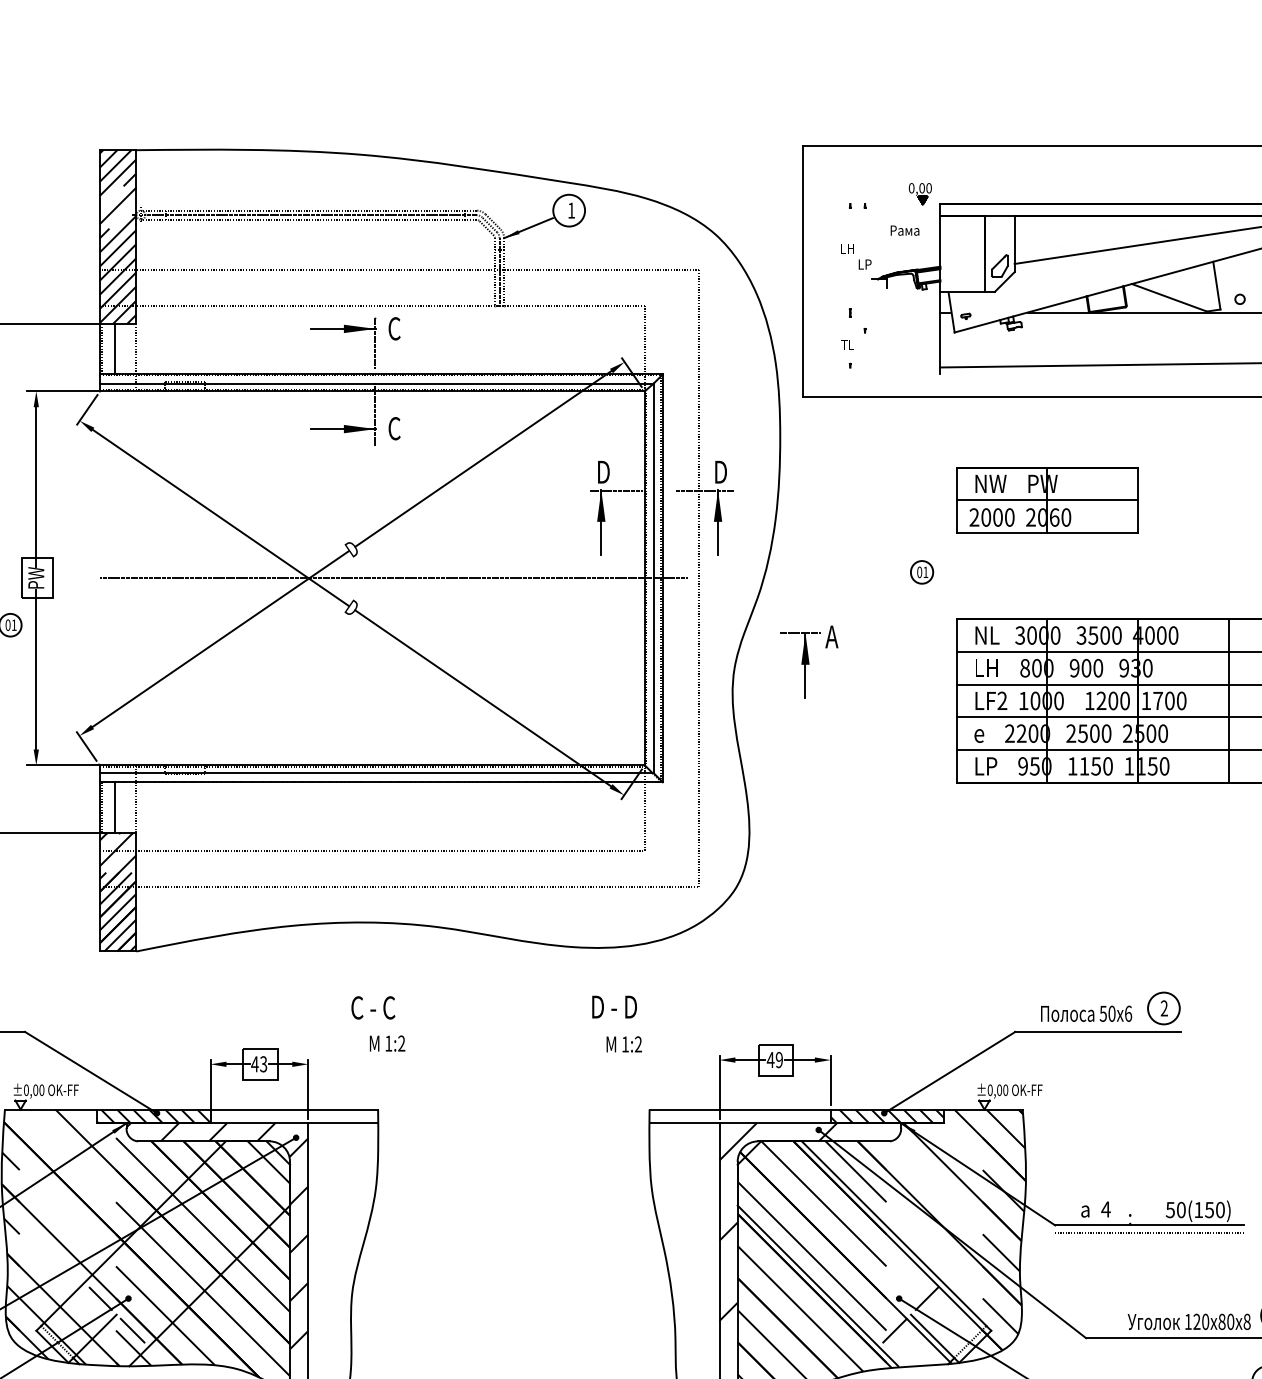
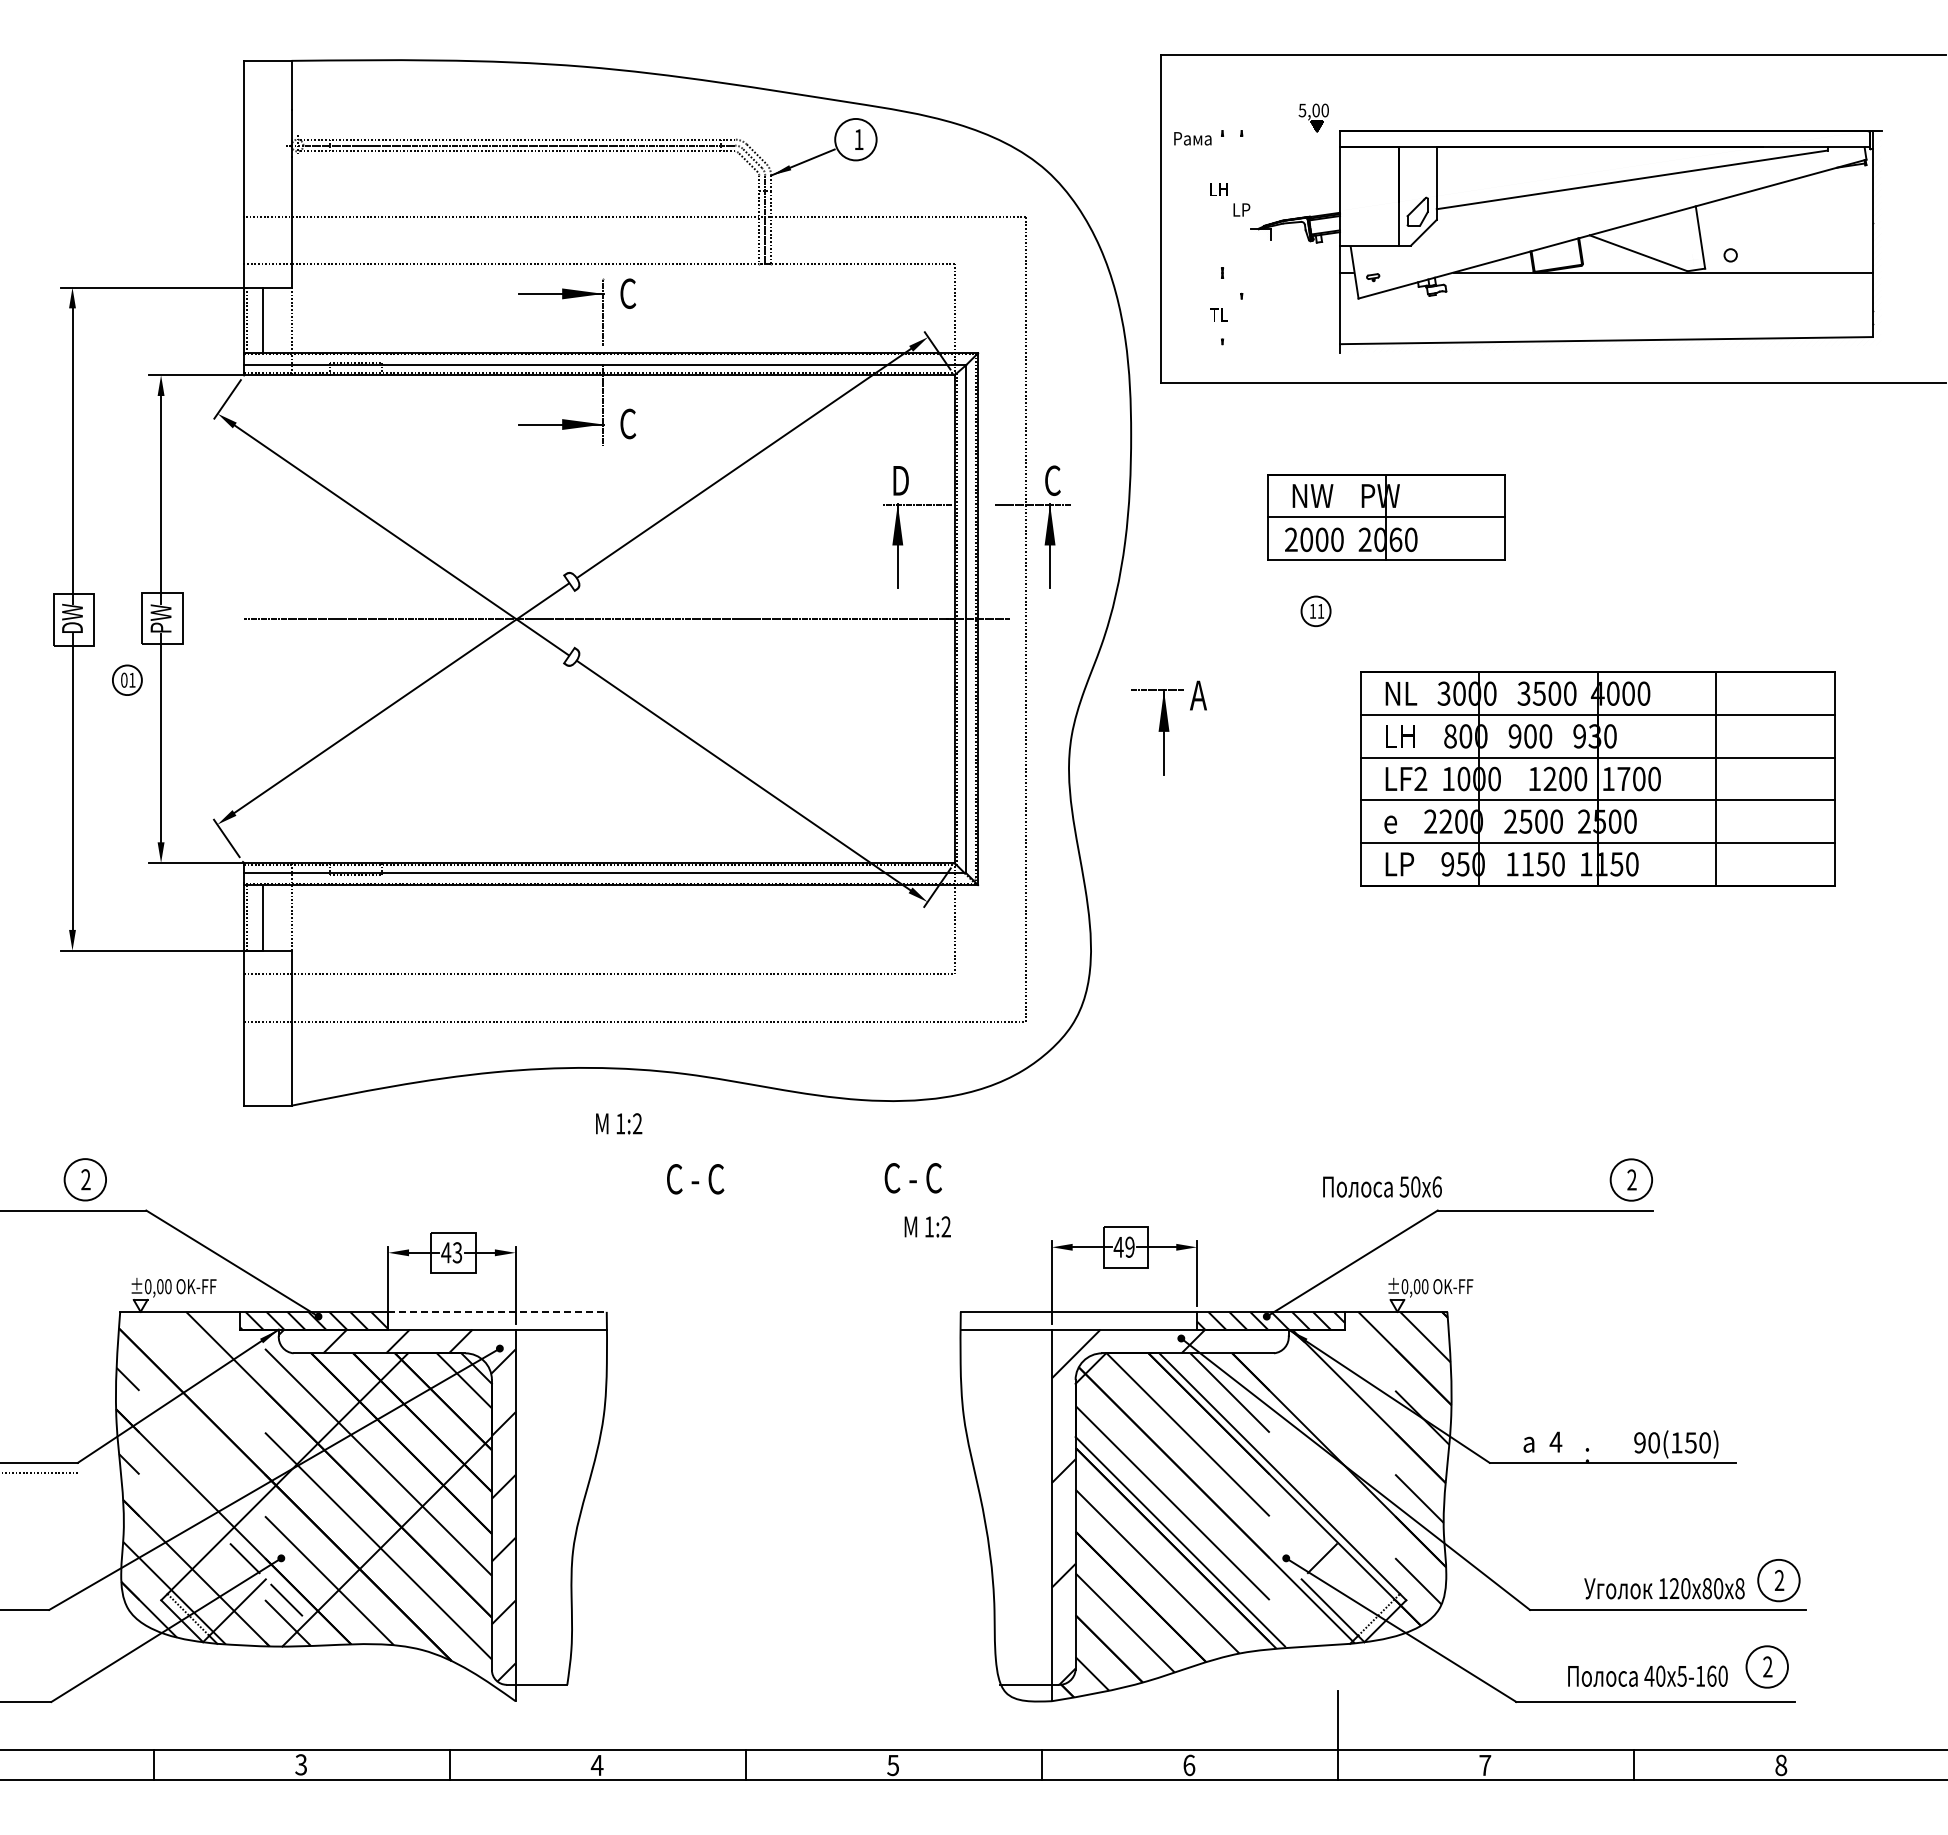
text: (911, 188) -> (1302, 110), 0,00 -> 5,00
text: (904, 230) -> (1192, 138), moved
hatch: (117, 236) -> (267, 173), removed
text: (720, 472) -> (1053, 480), D -> C
part: (1047, 500) -> (1386, 517), moved
text: (919, 571) -> (1312, 610), 01 -> 11
hatch: (117, 891) -> (267, 1027), removed
text: (614, 1007) -> (914, 1178), D - D -> C - C
text: (373, 1008) -> (695, 1179), moved
text: (1086, 1013) -> (1382, 1186), moved
text: (387, 1043) -> (619, 1123), moved
line: (295, 1109) -> (498, 1311), solid -> dashed
text: (1170, 1209) -> (1639, 1442), 50(150) -> 90(150)
line: (1148, 1232) -> (1611, 1472), removed
line: (894, 1330) -> (1280, 1599), removed

